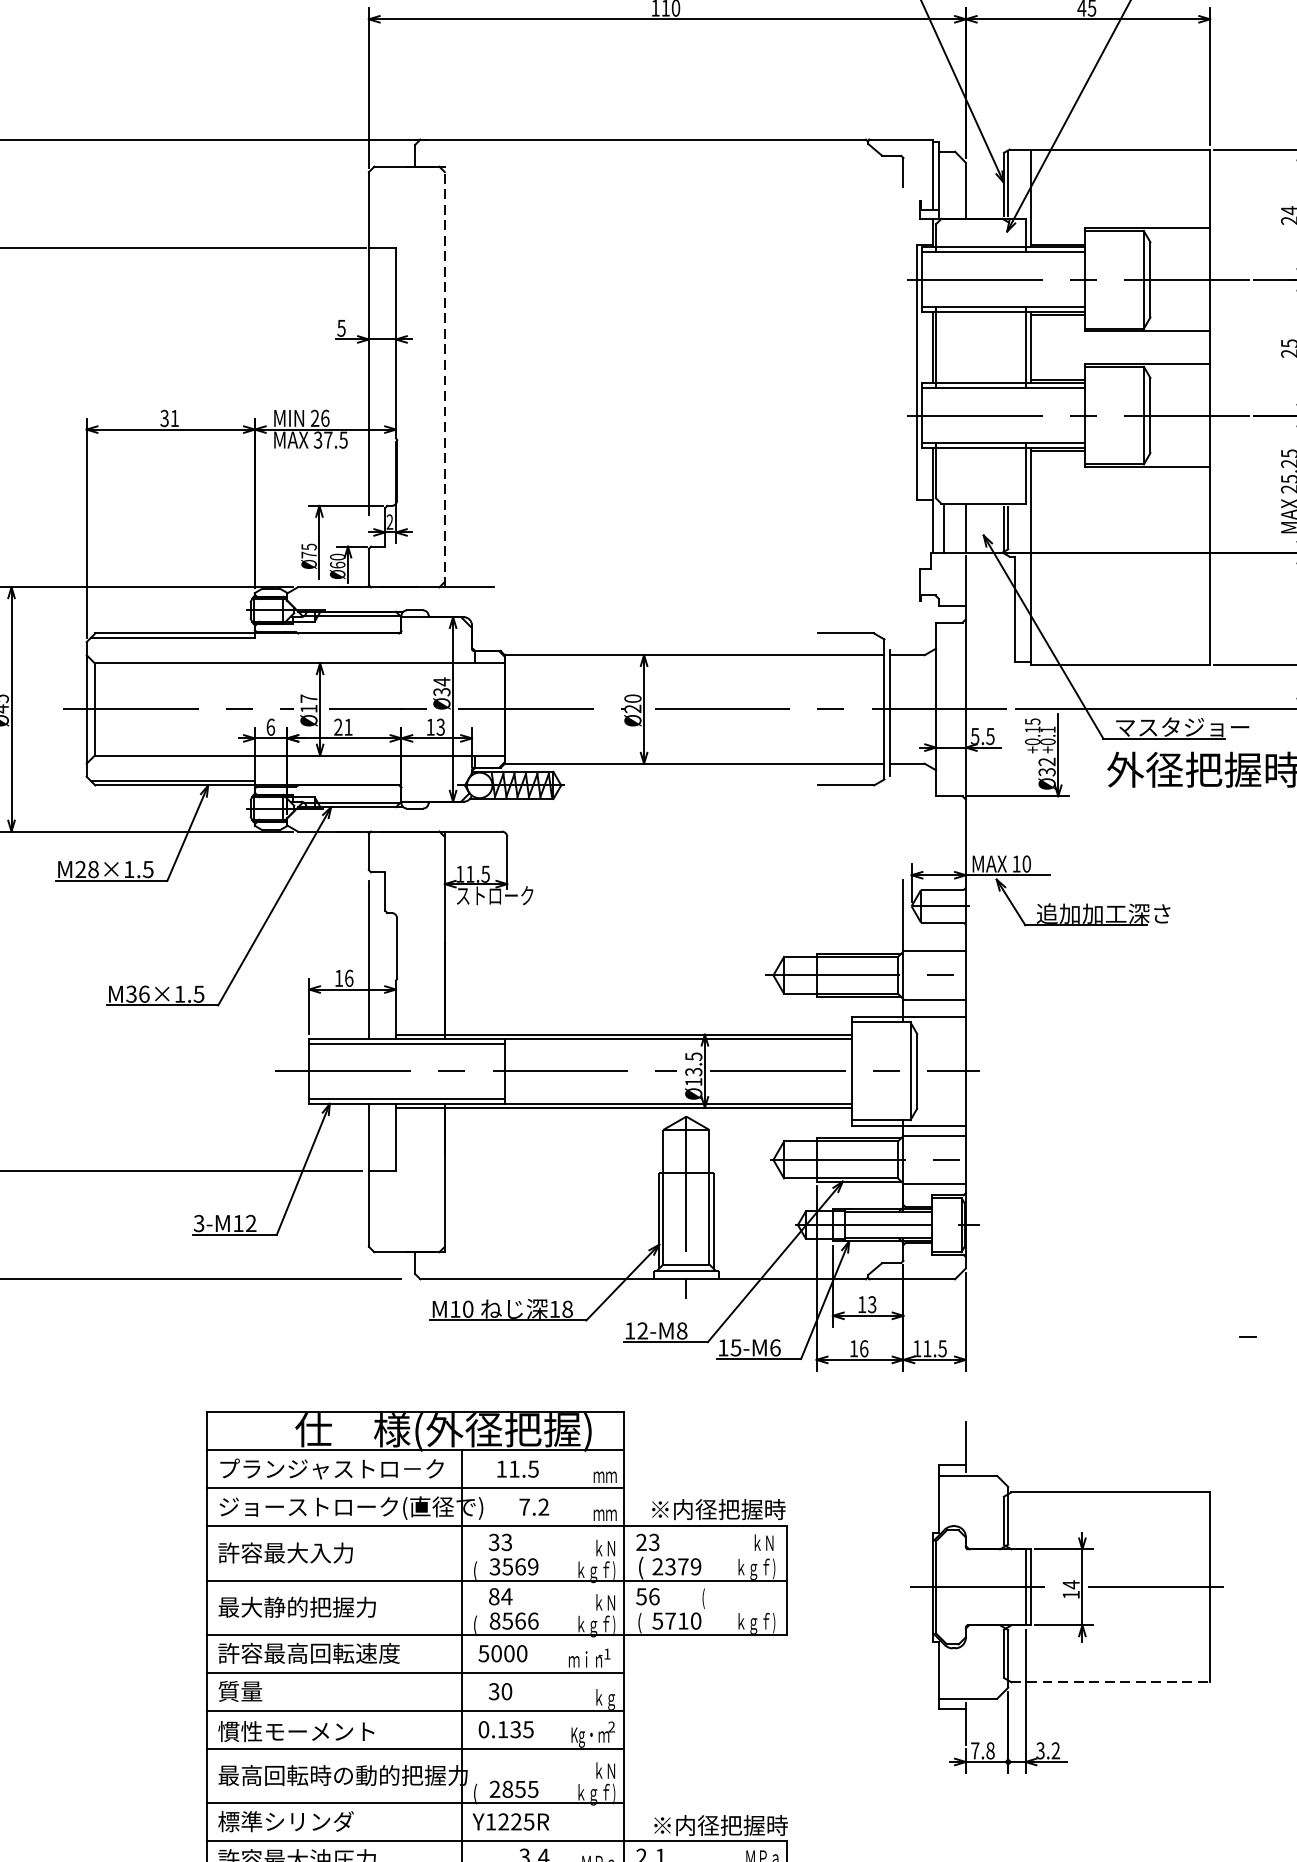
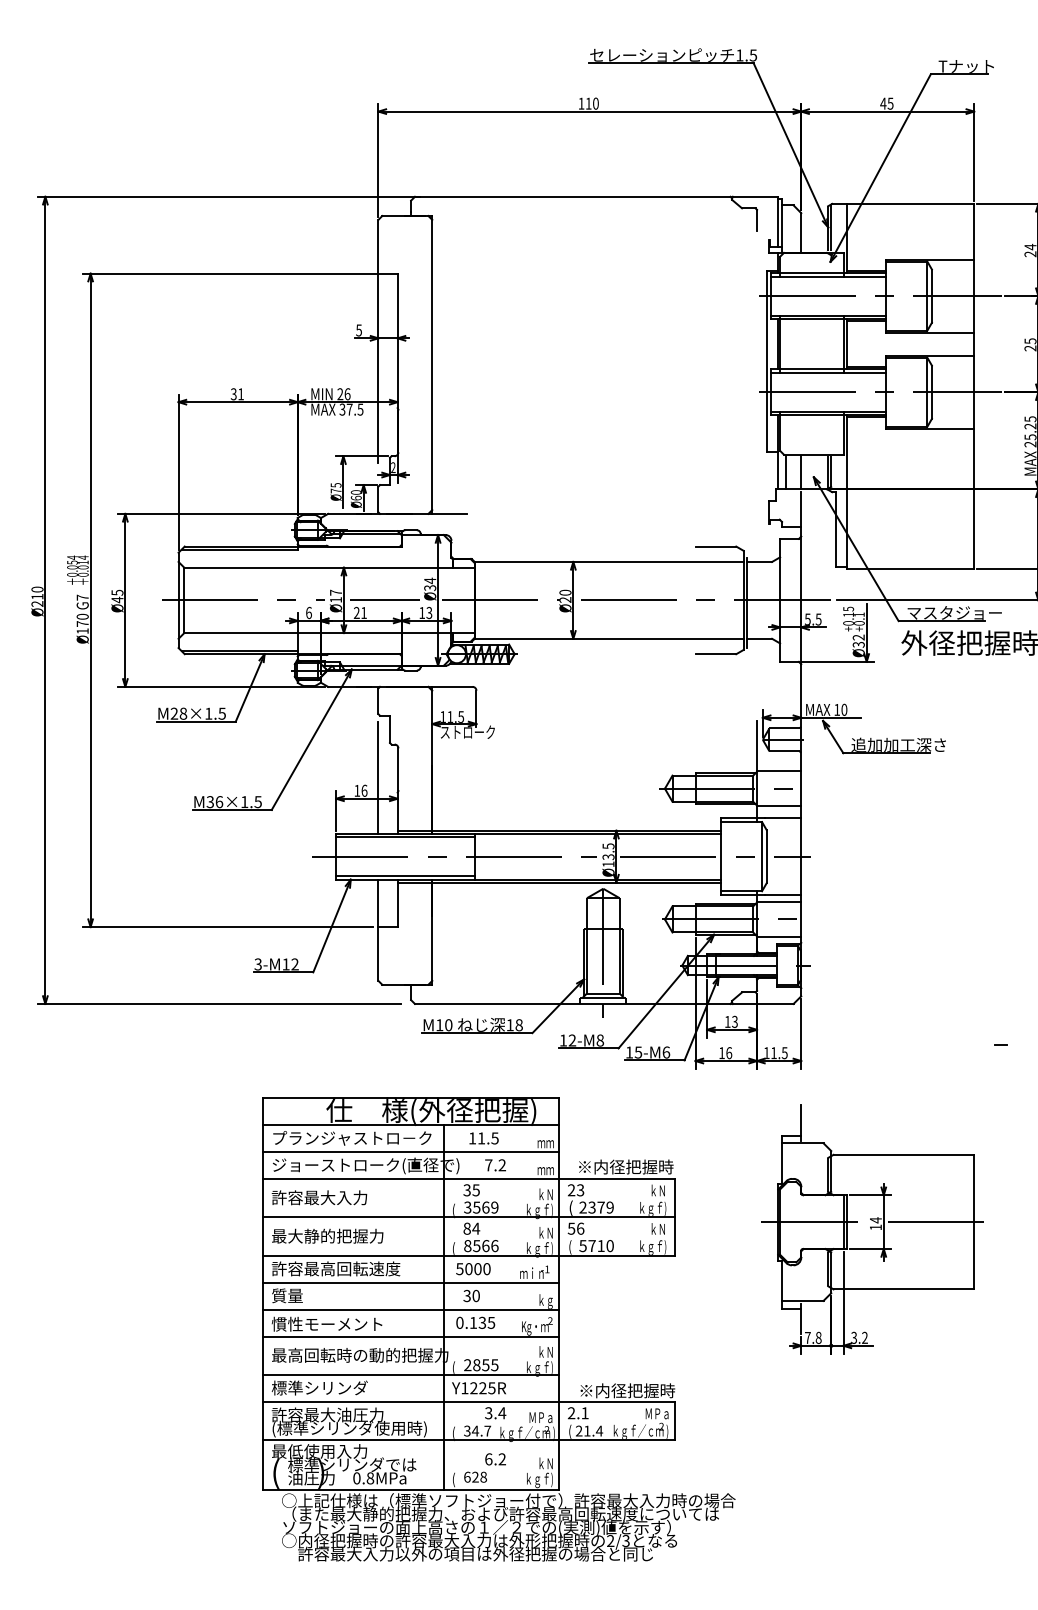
line: (445, 376) -> (432, 364), dashed -> solid
text: (505, 1541) -> (475, 1189), 33 -> 35
text: (737, 1599) -> (639, 1230), ( -> ｋＮ
line: (1111, 1682) -> (904, 1289), dashed -> solid

